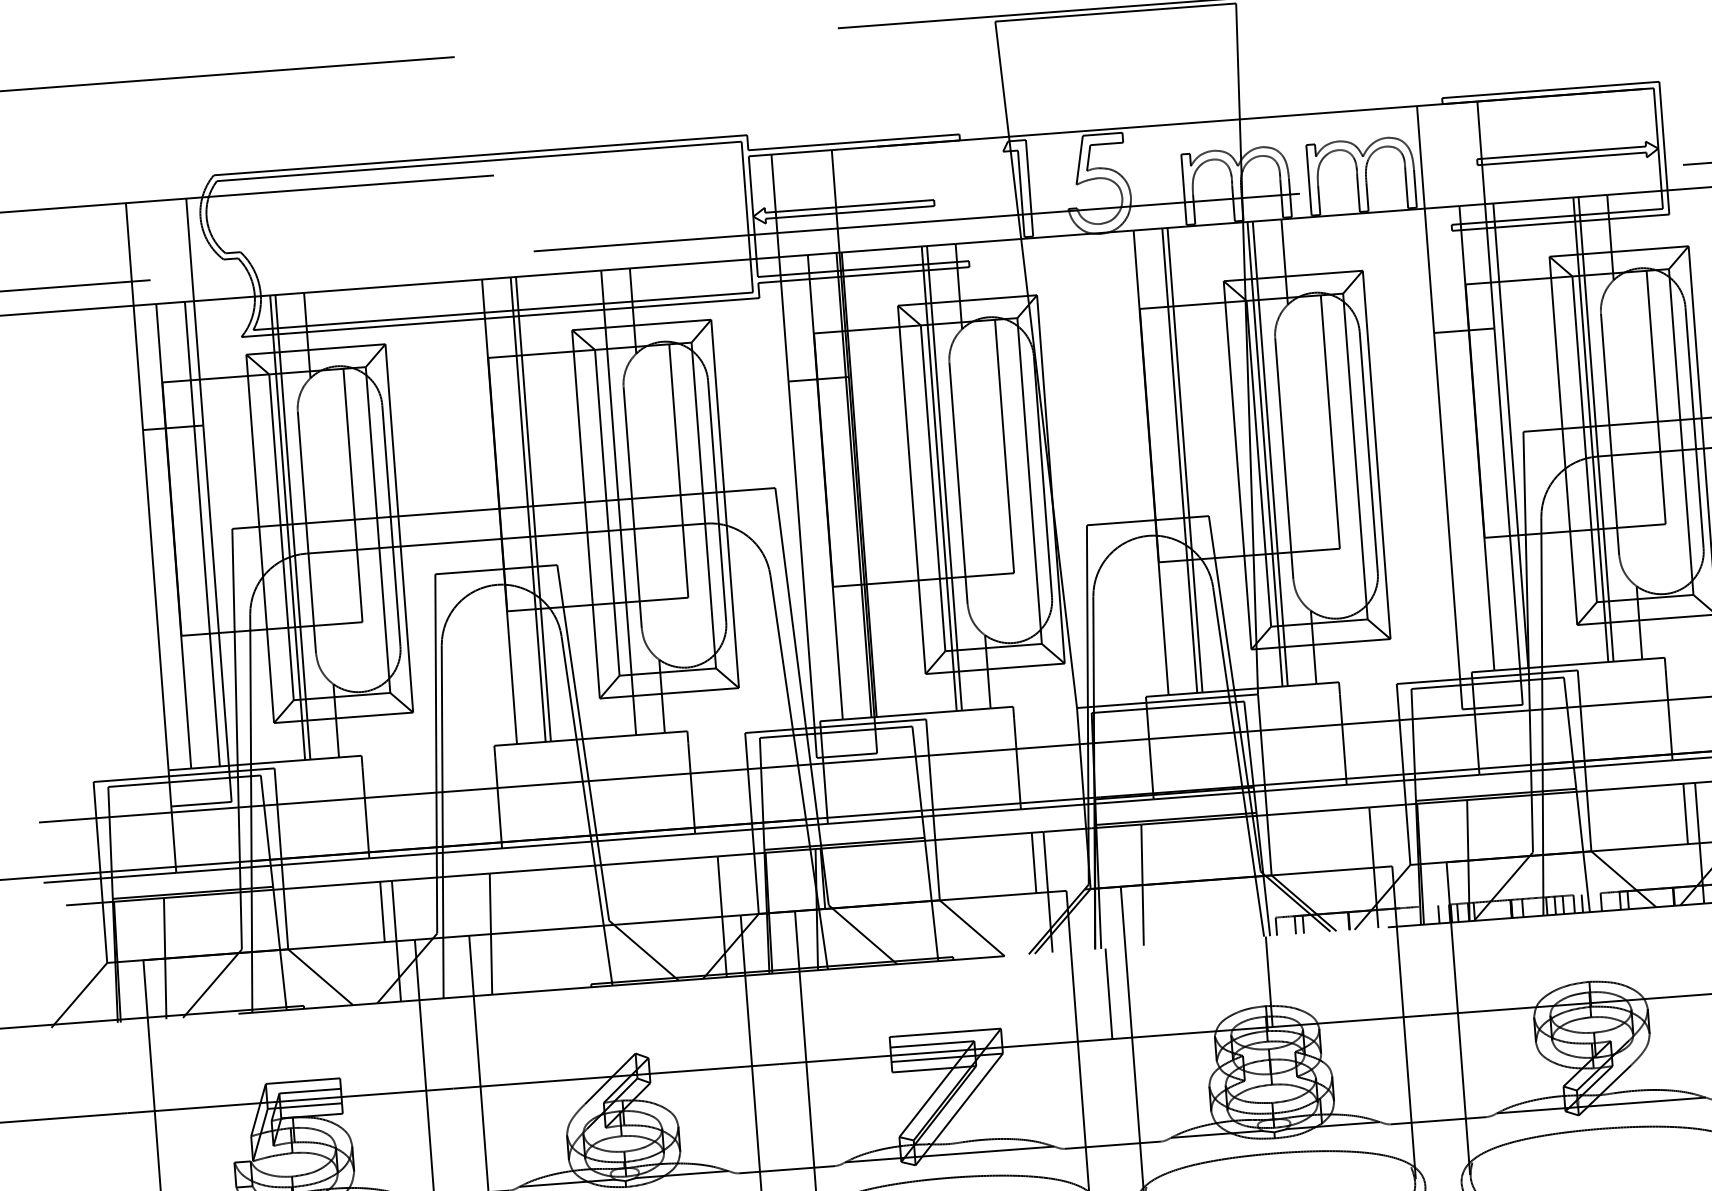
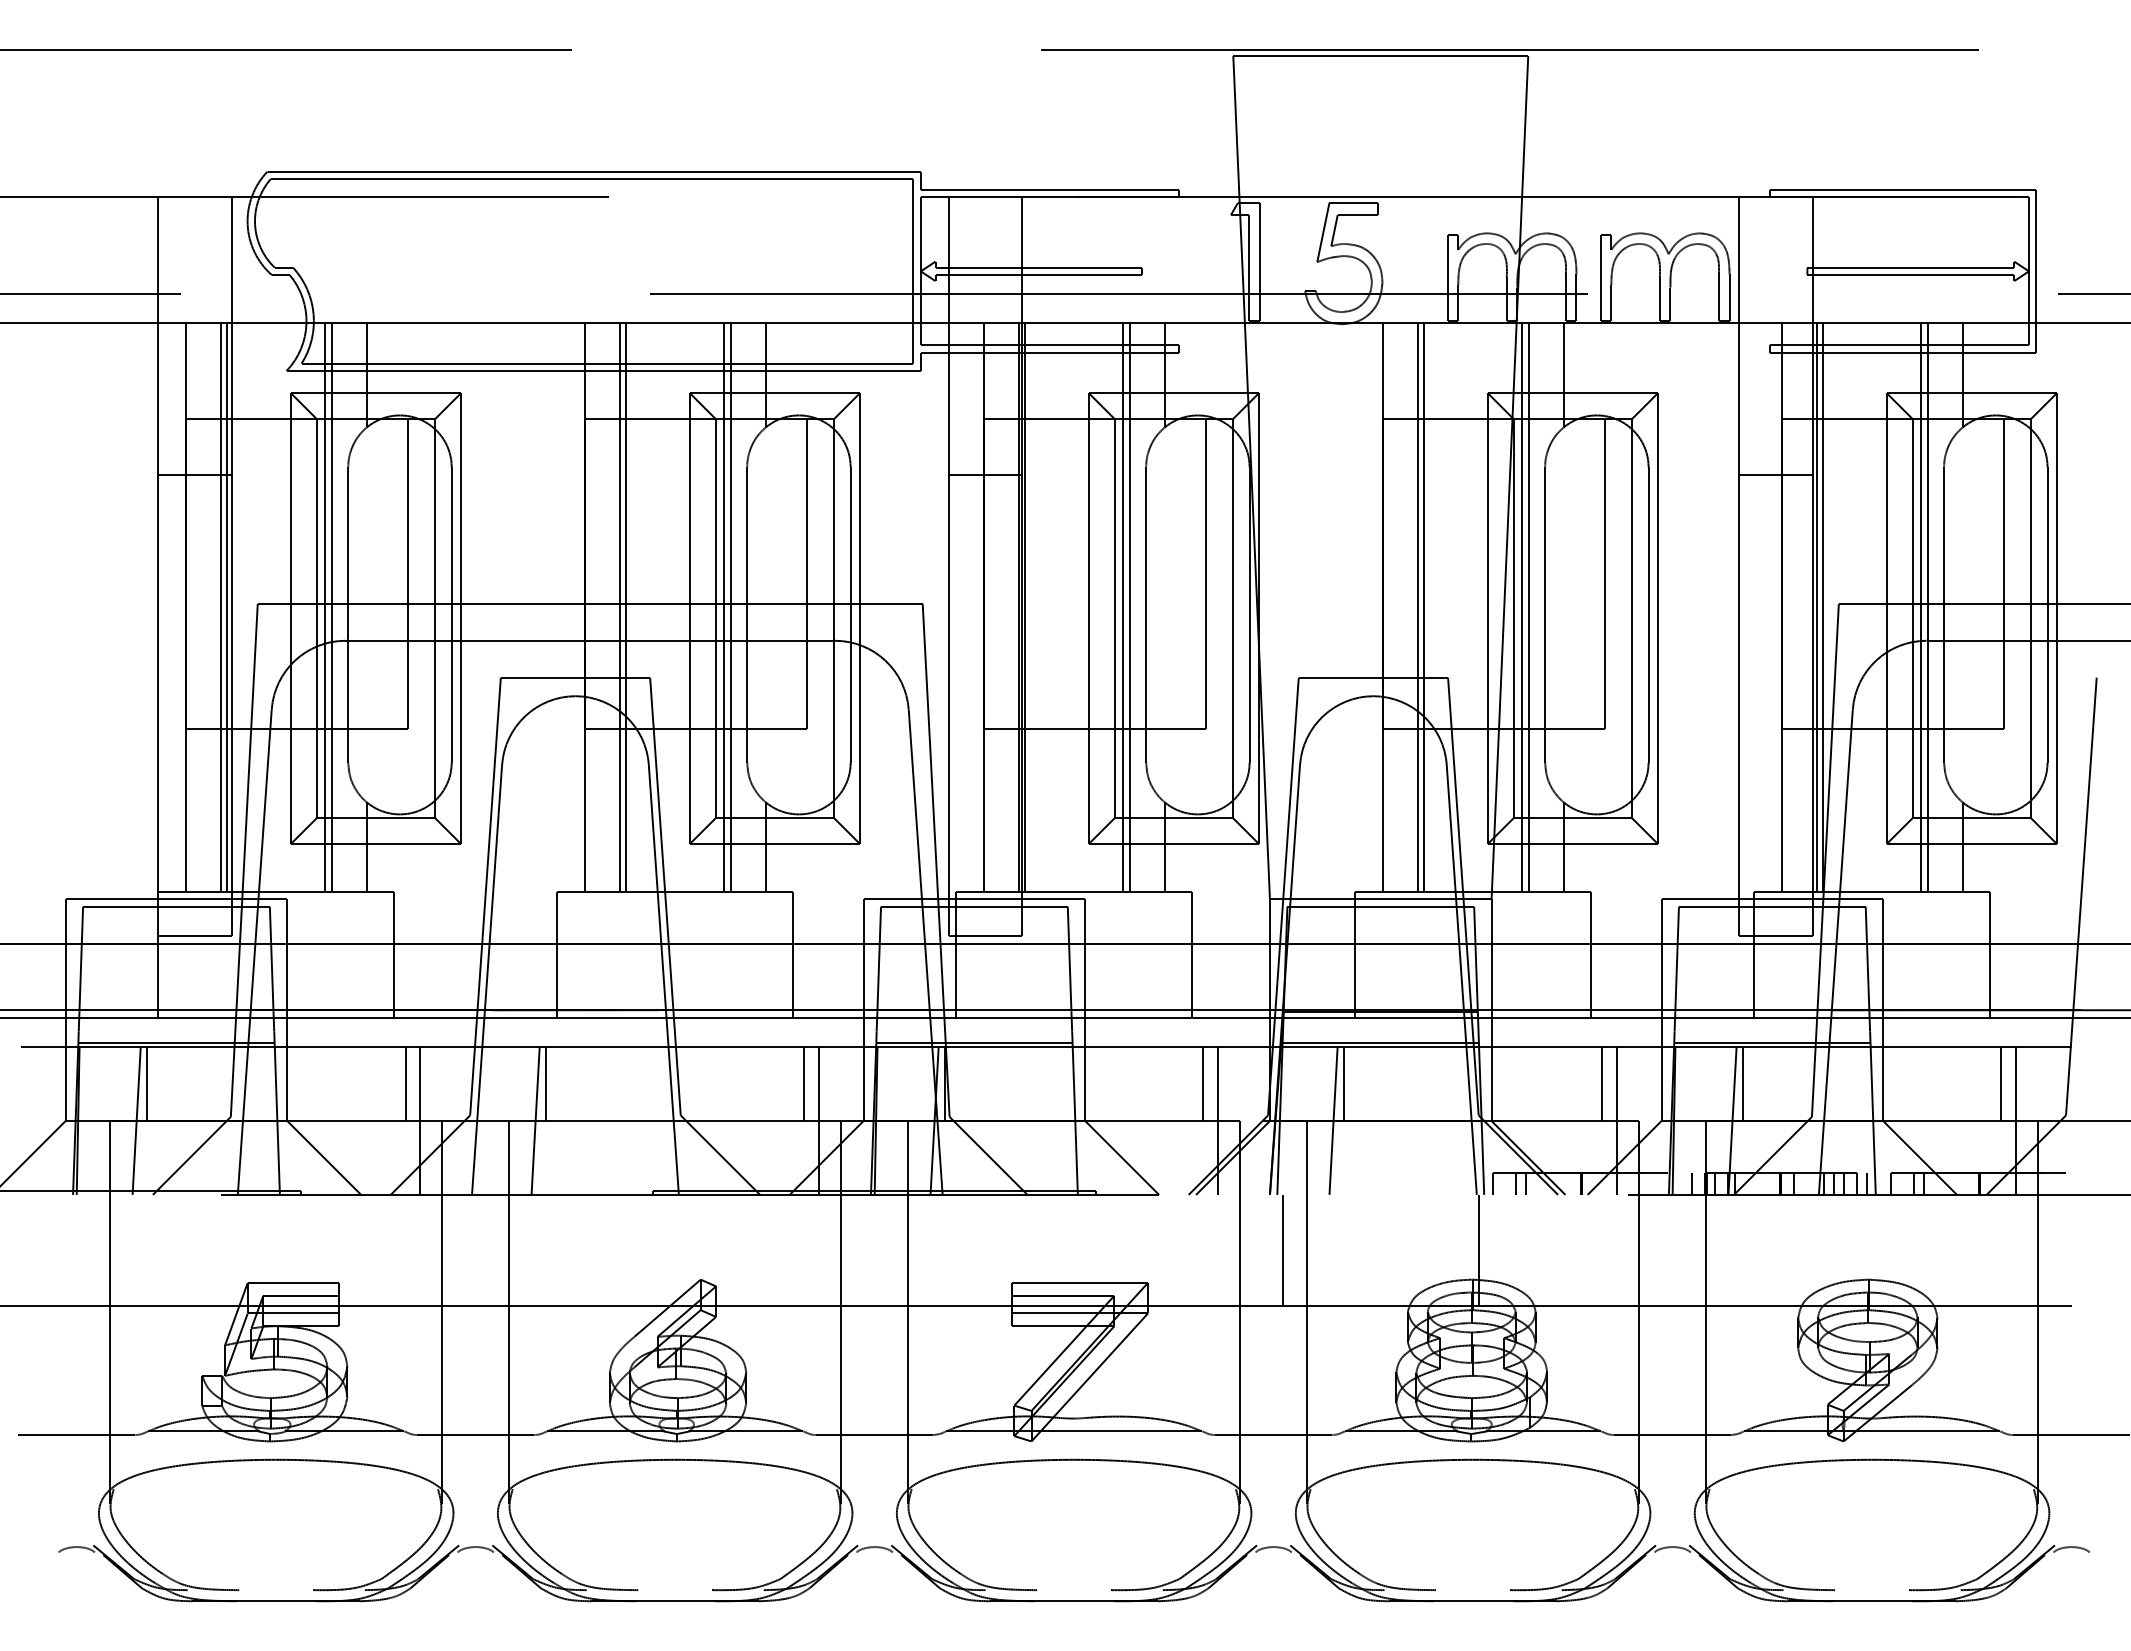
line: (1505, 436) -> (1816, 607), added
line: (613, 503) -> (724, 607), added
line: (207, 533) -> (227, 607), added
line: (1474, 830) -> (1742, 1084), added
line: (1359, 838) -> (1602, 1084), added
line: (1148, 854) -> (1343, 1084), added
line: (708, 887) -> (804, 1084), added
line: (496, 903) -> (545, 1084), added
line: (170, 928) -> (146, 1084), added

